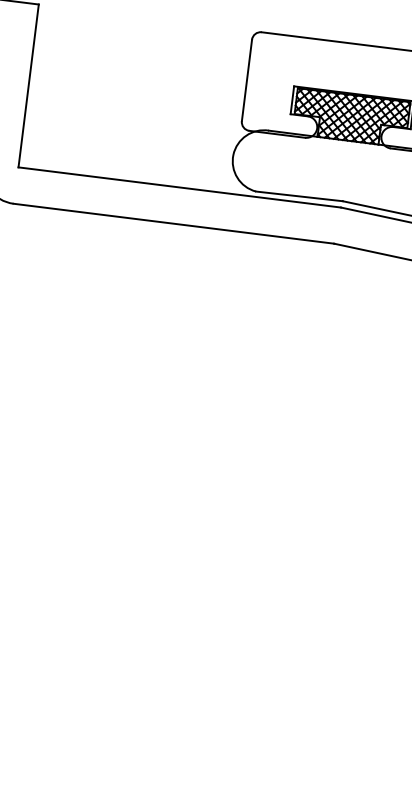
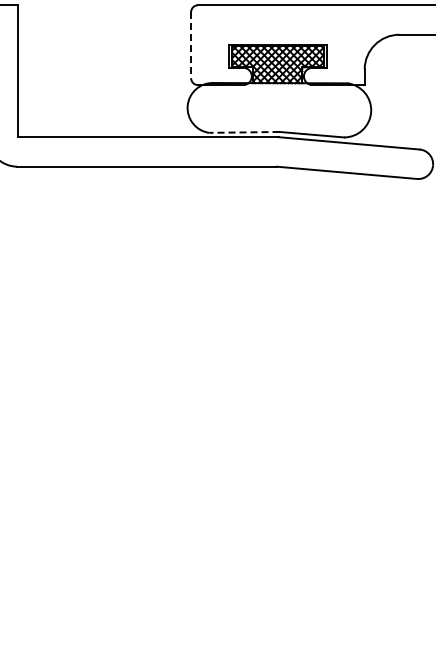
line: (247, 80) -> (191, 45), solid -> dashed
line: (298, 196) -> (243, 132), solid -> dashed

